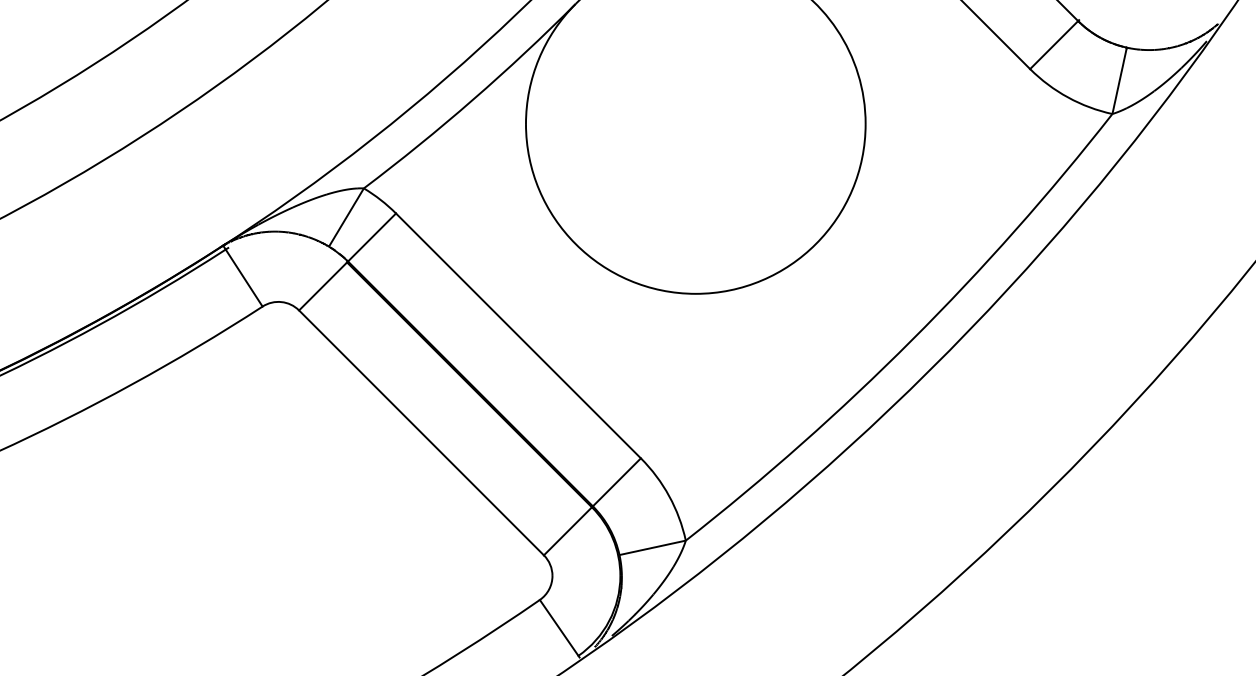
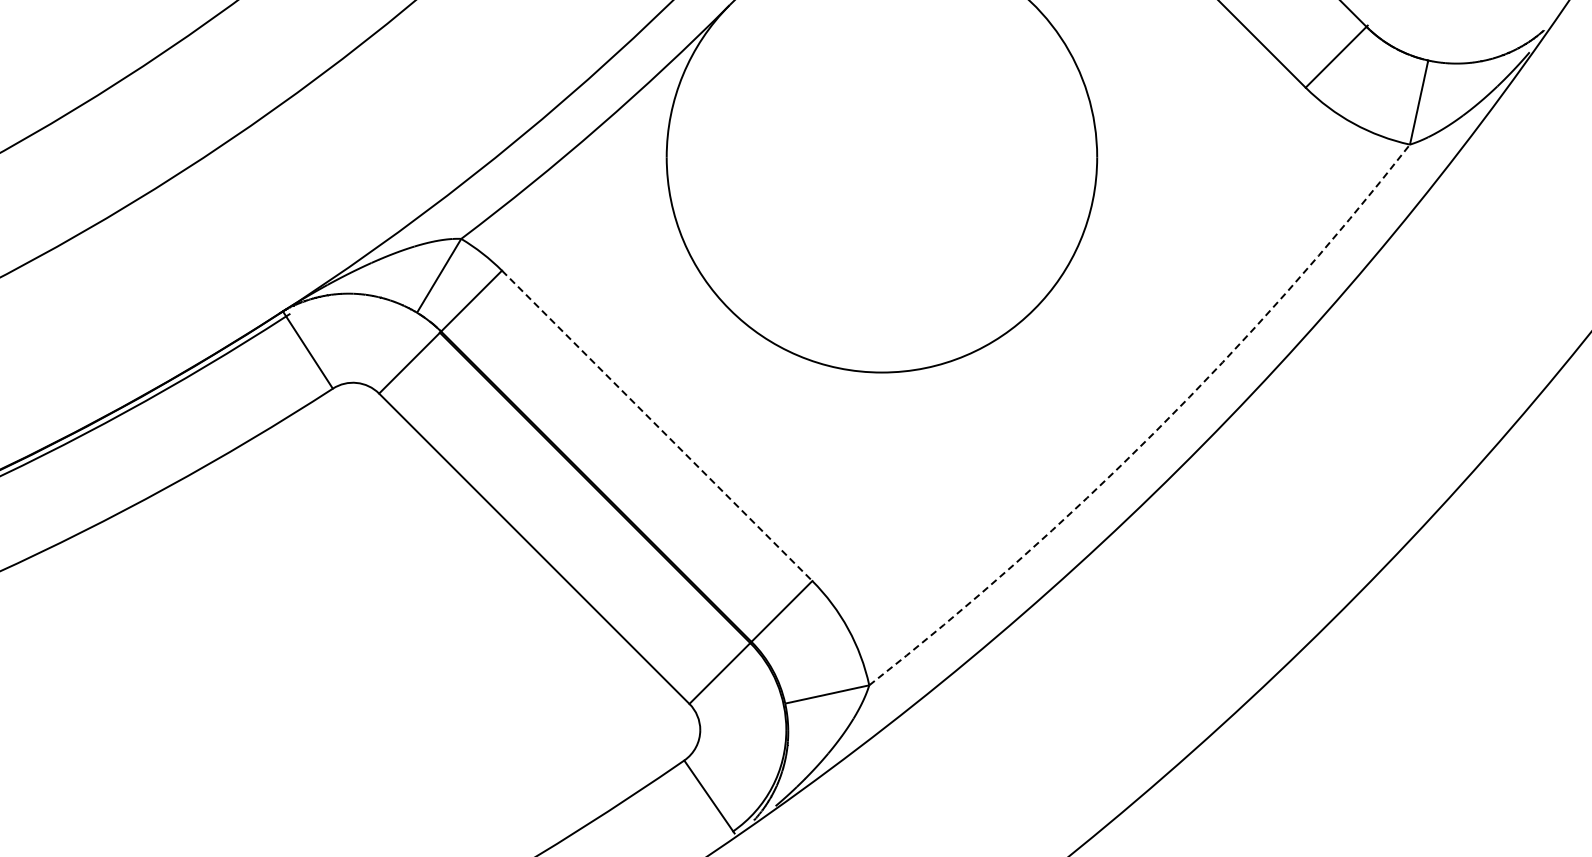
line: (518, 336) -> (657, 426), solid -> dashed
arc: (911, 340) -> (1155, 431), solid -> dashed

